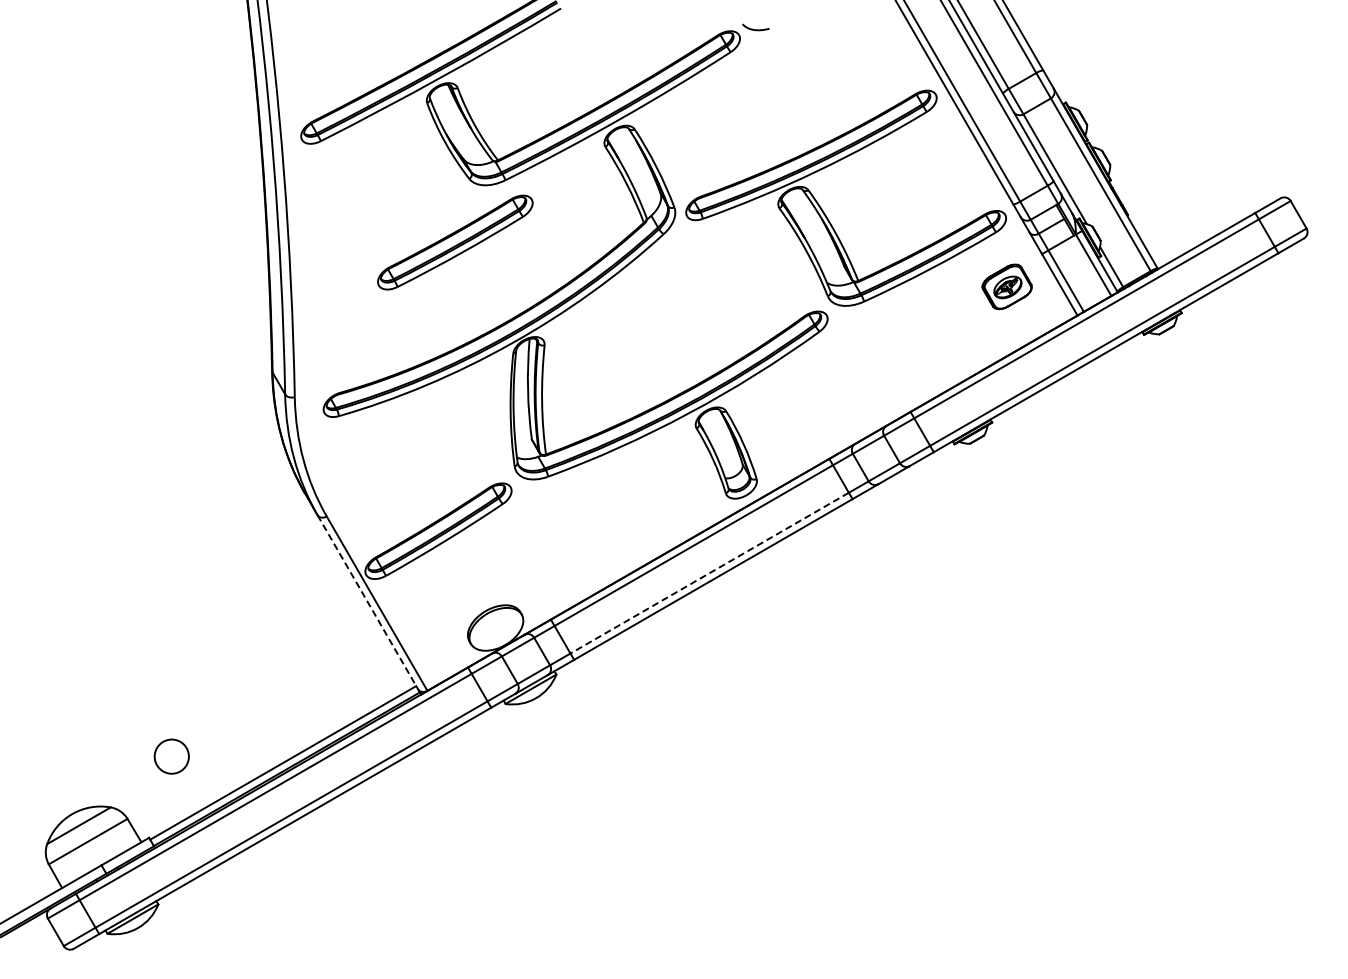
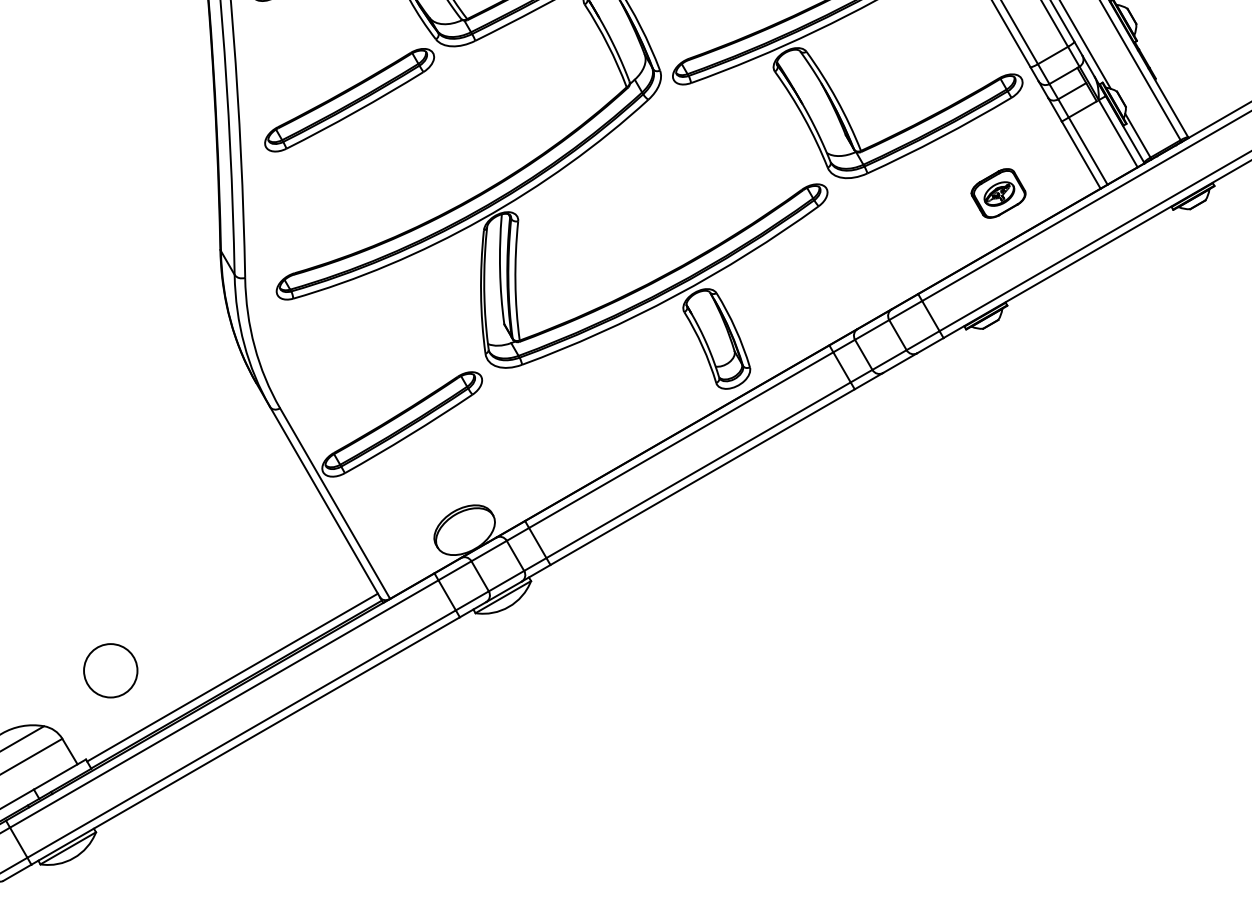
part: (455, 242) -> (349, 100), moved
part: (1006, 286) -> (997, 193), moved
line: (709, 573) -> (698, 470), dashed -> solid
line: (367, 602) -> (324, 502), dashed -> solid
circle: (171, 756) -> (110, 670), size x1.43

